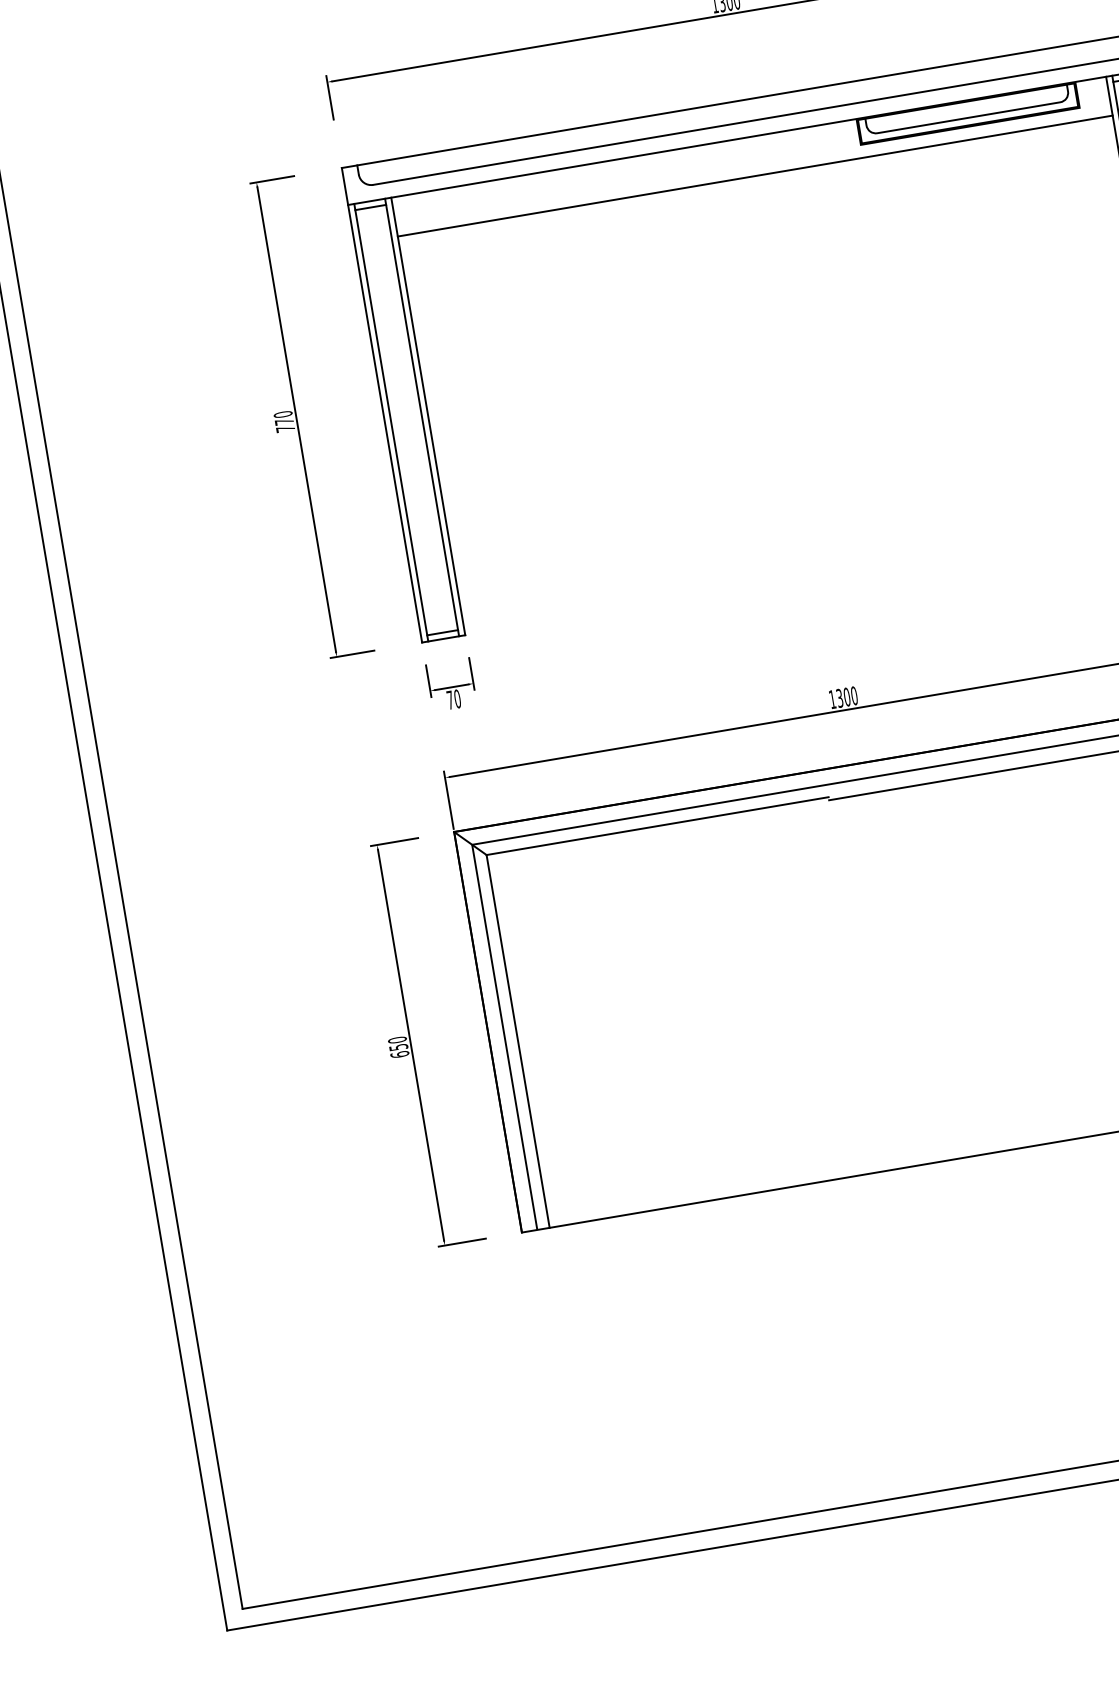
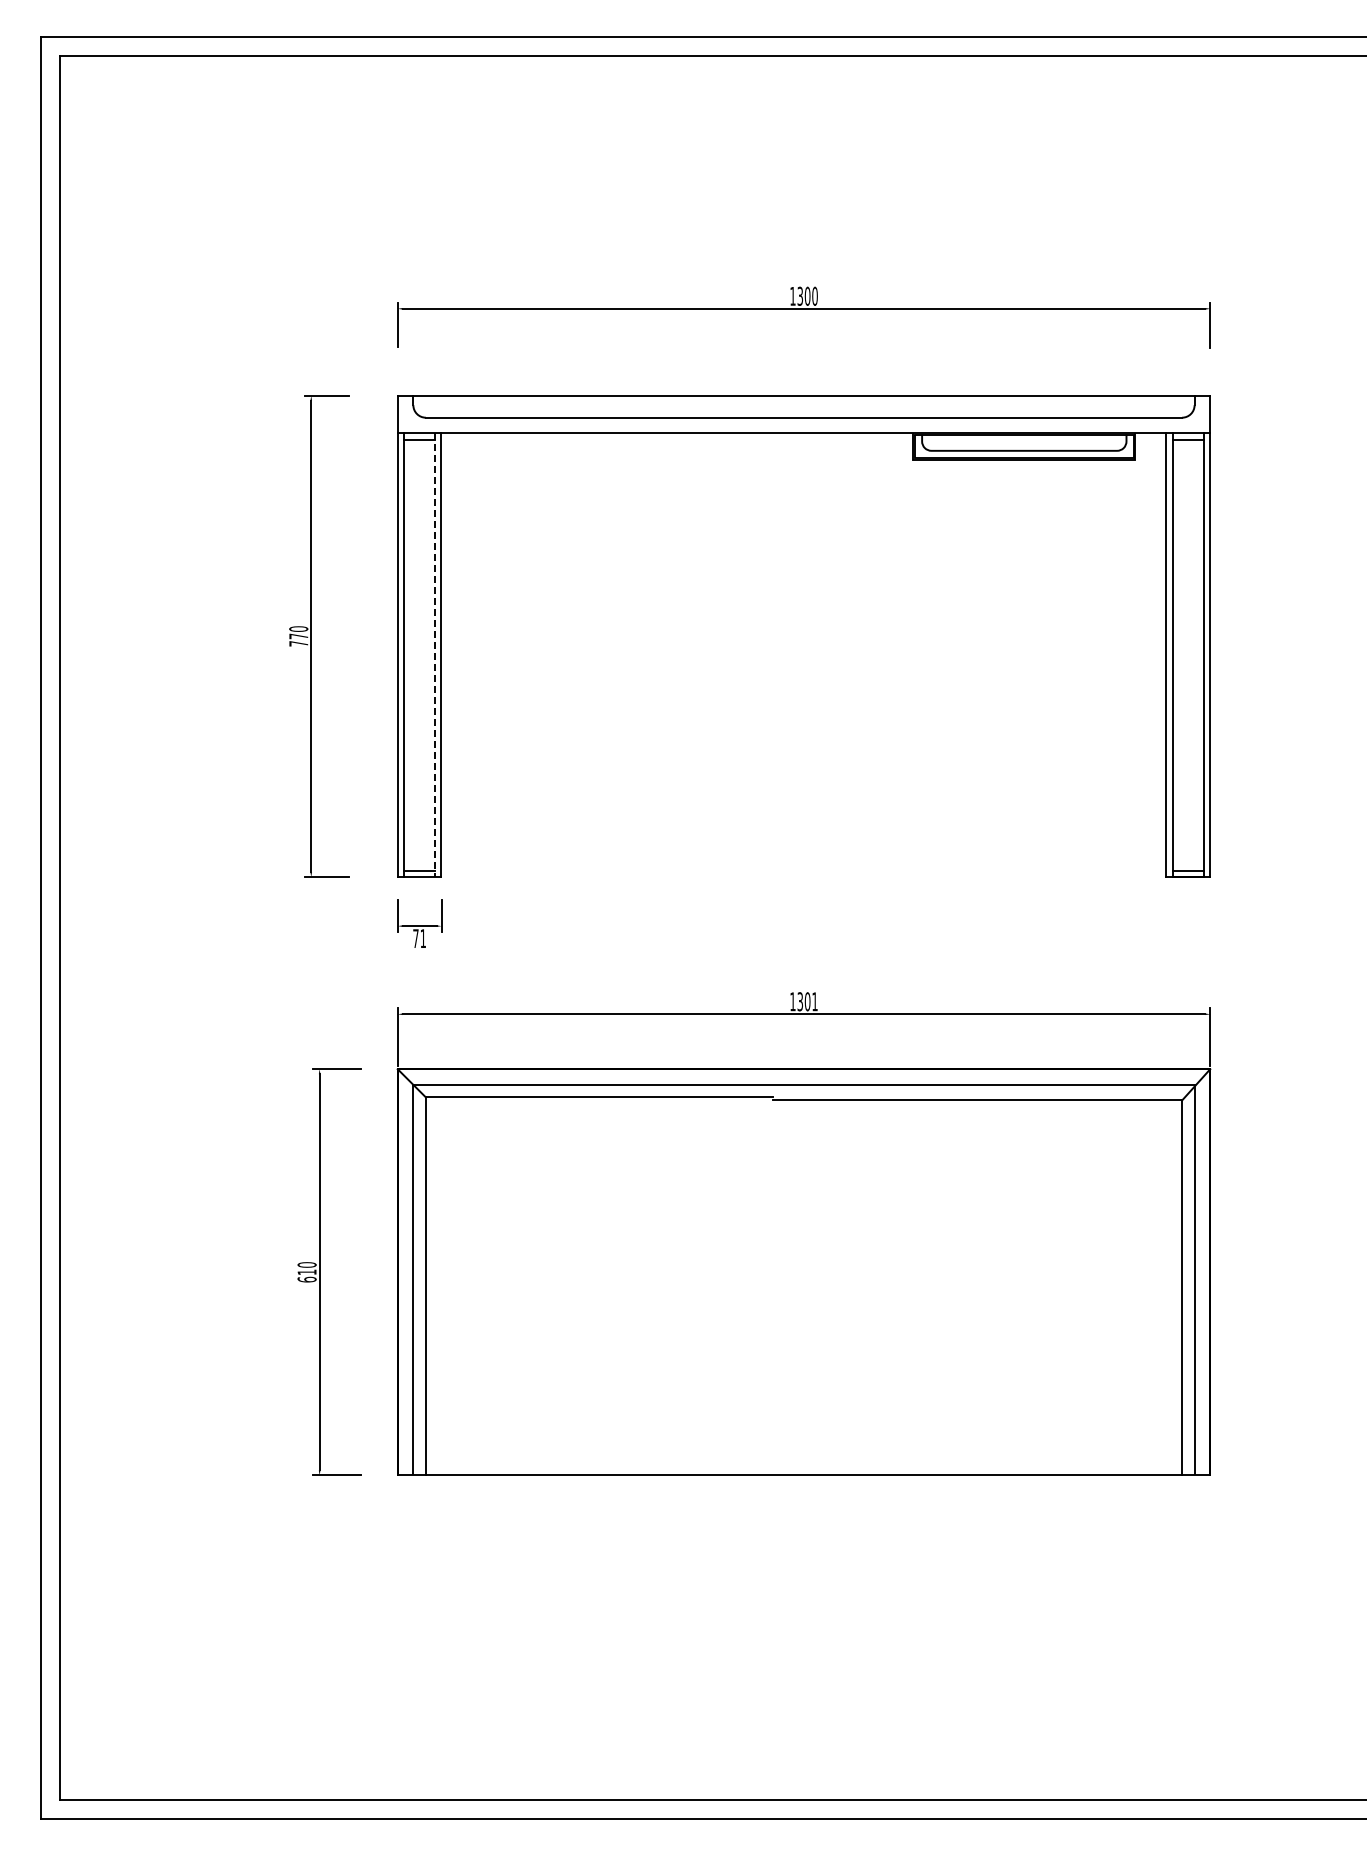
line: (754, 175) -> (803, 472), removed
line: (422, 417) -> (435, 655), solid -> dashed
text: (853, 695) -> (814, 1001), 1300 -> 1301
text: (457, 698) -> (423, 938), 70 -> 71
text: (398, 1047) -> (306, 1272), 650 -> 610

